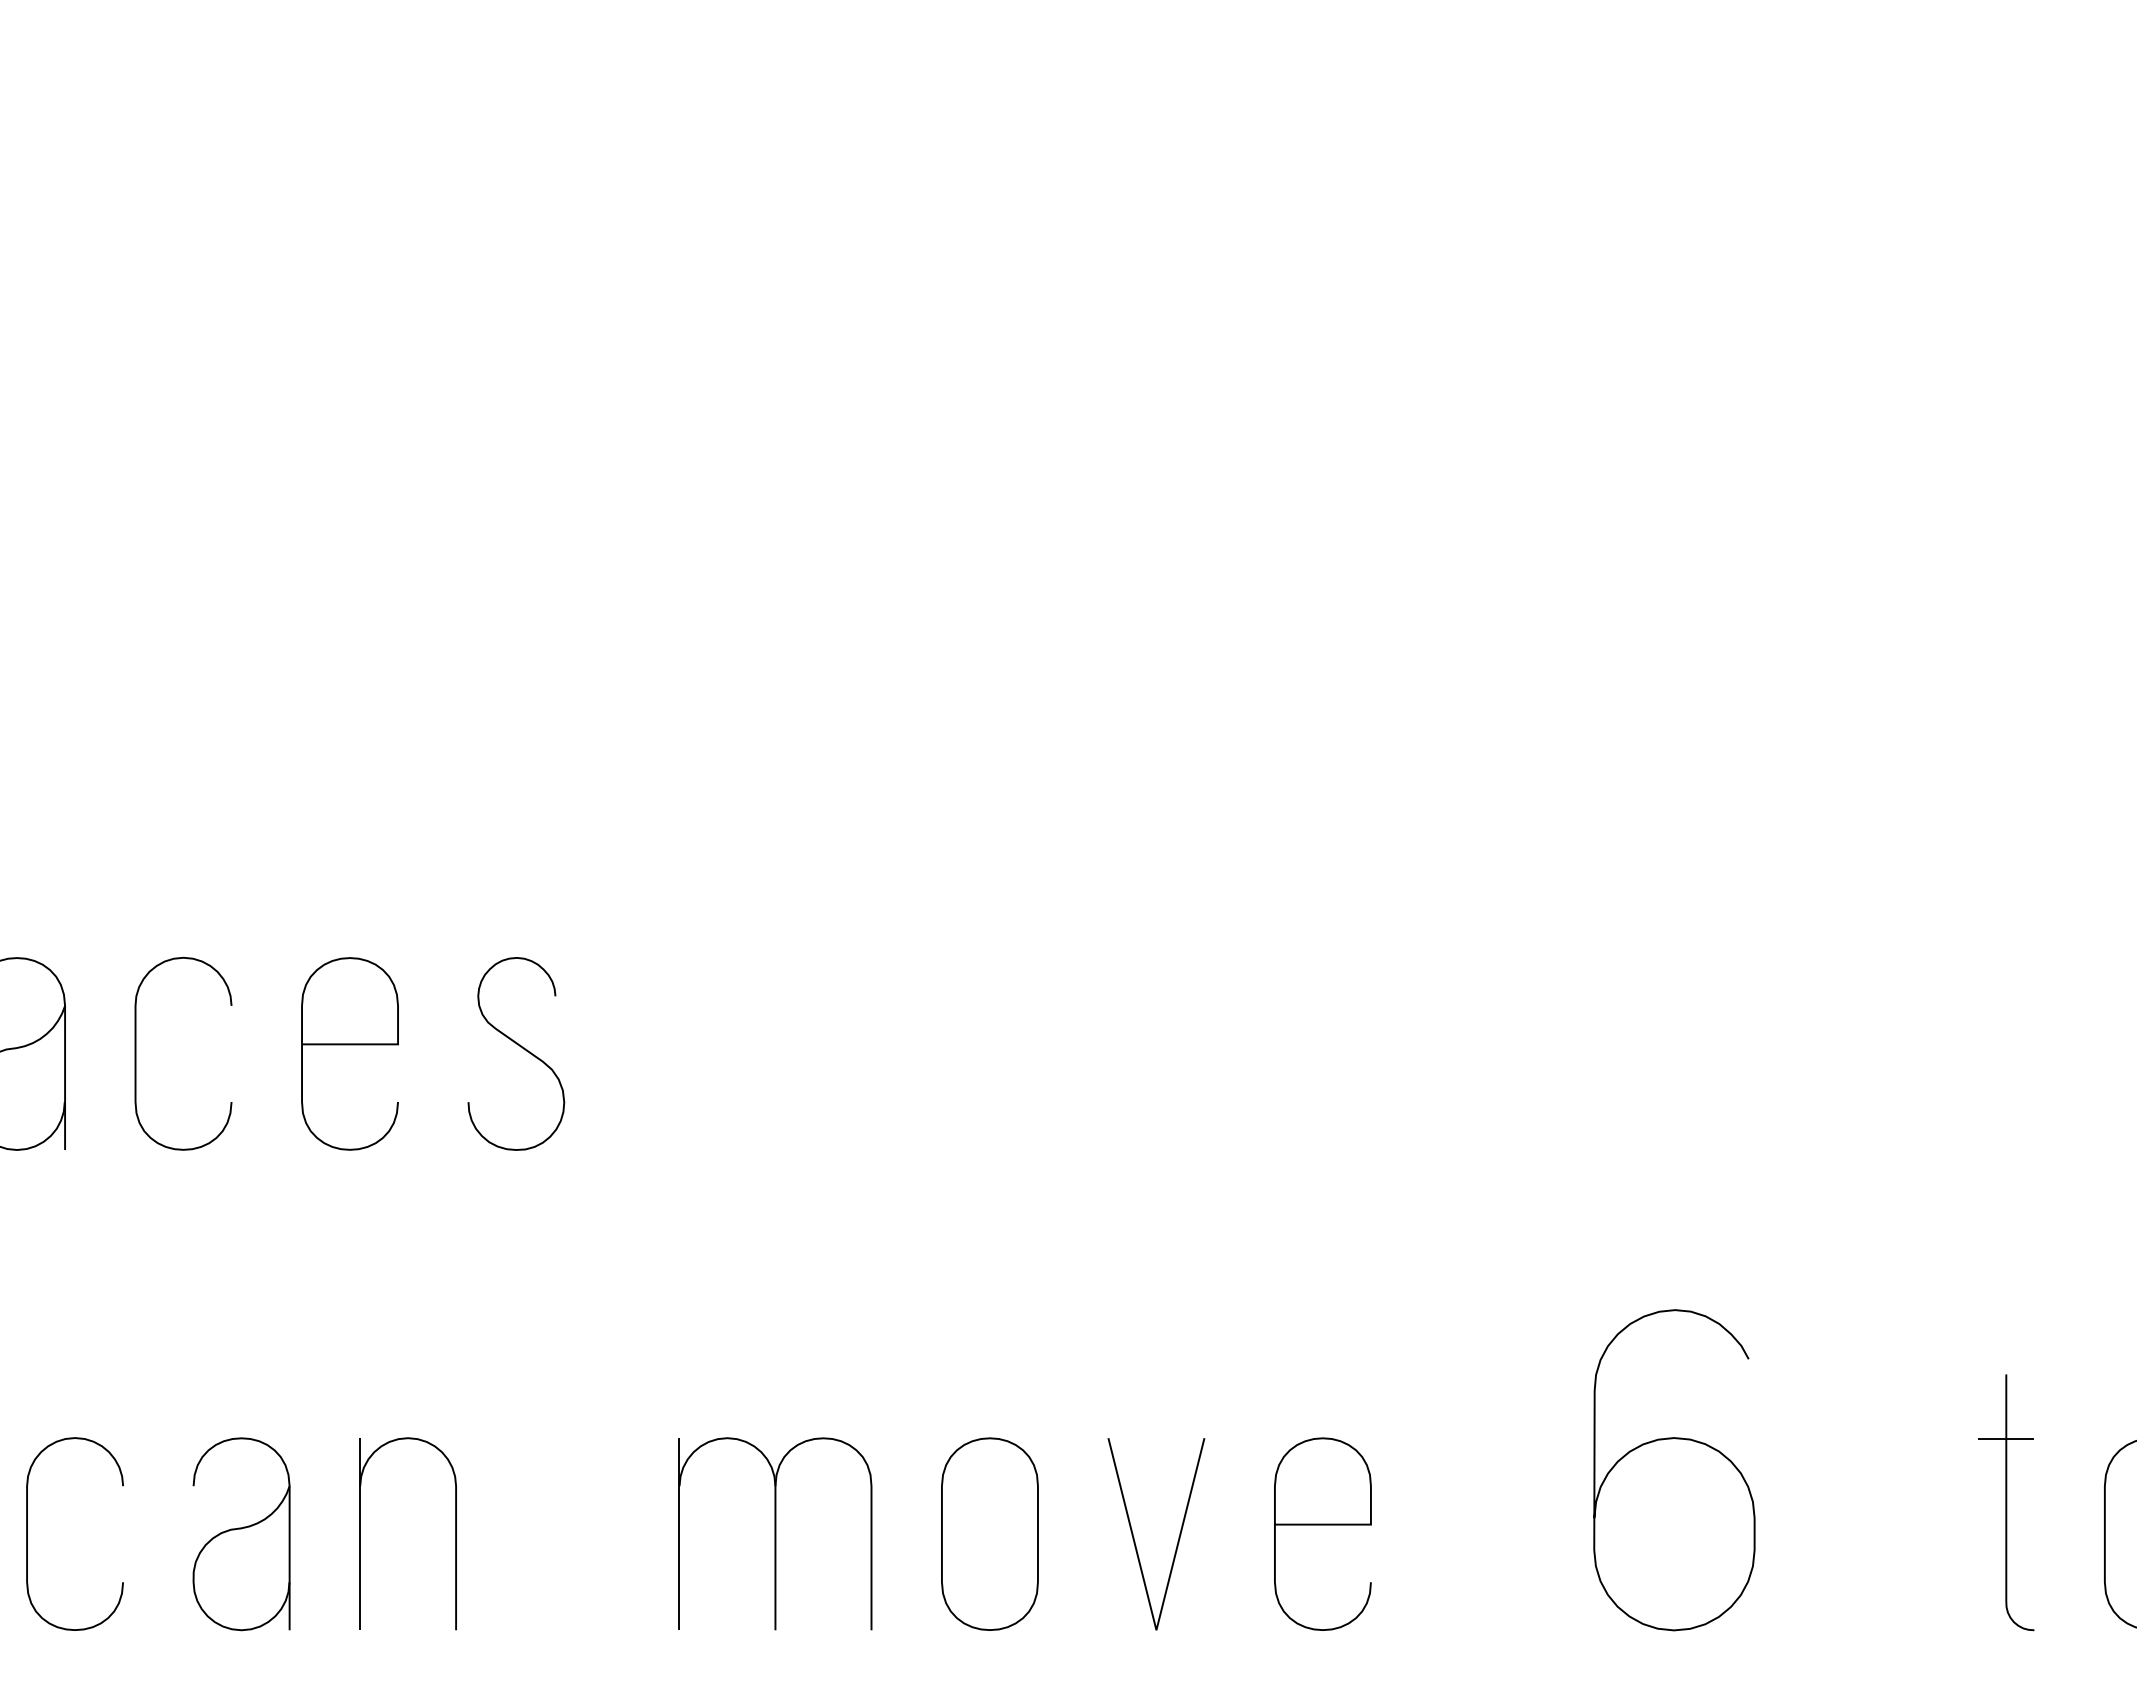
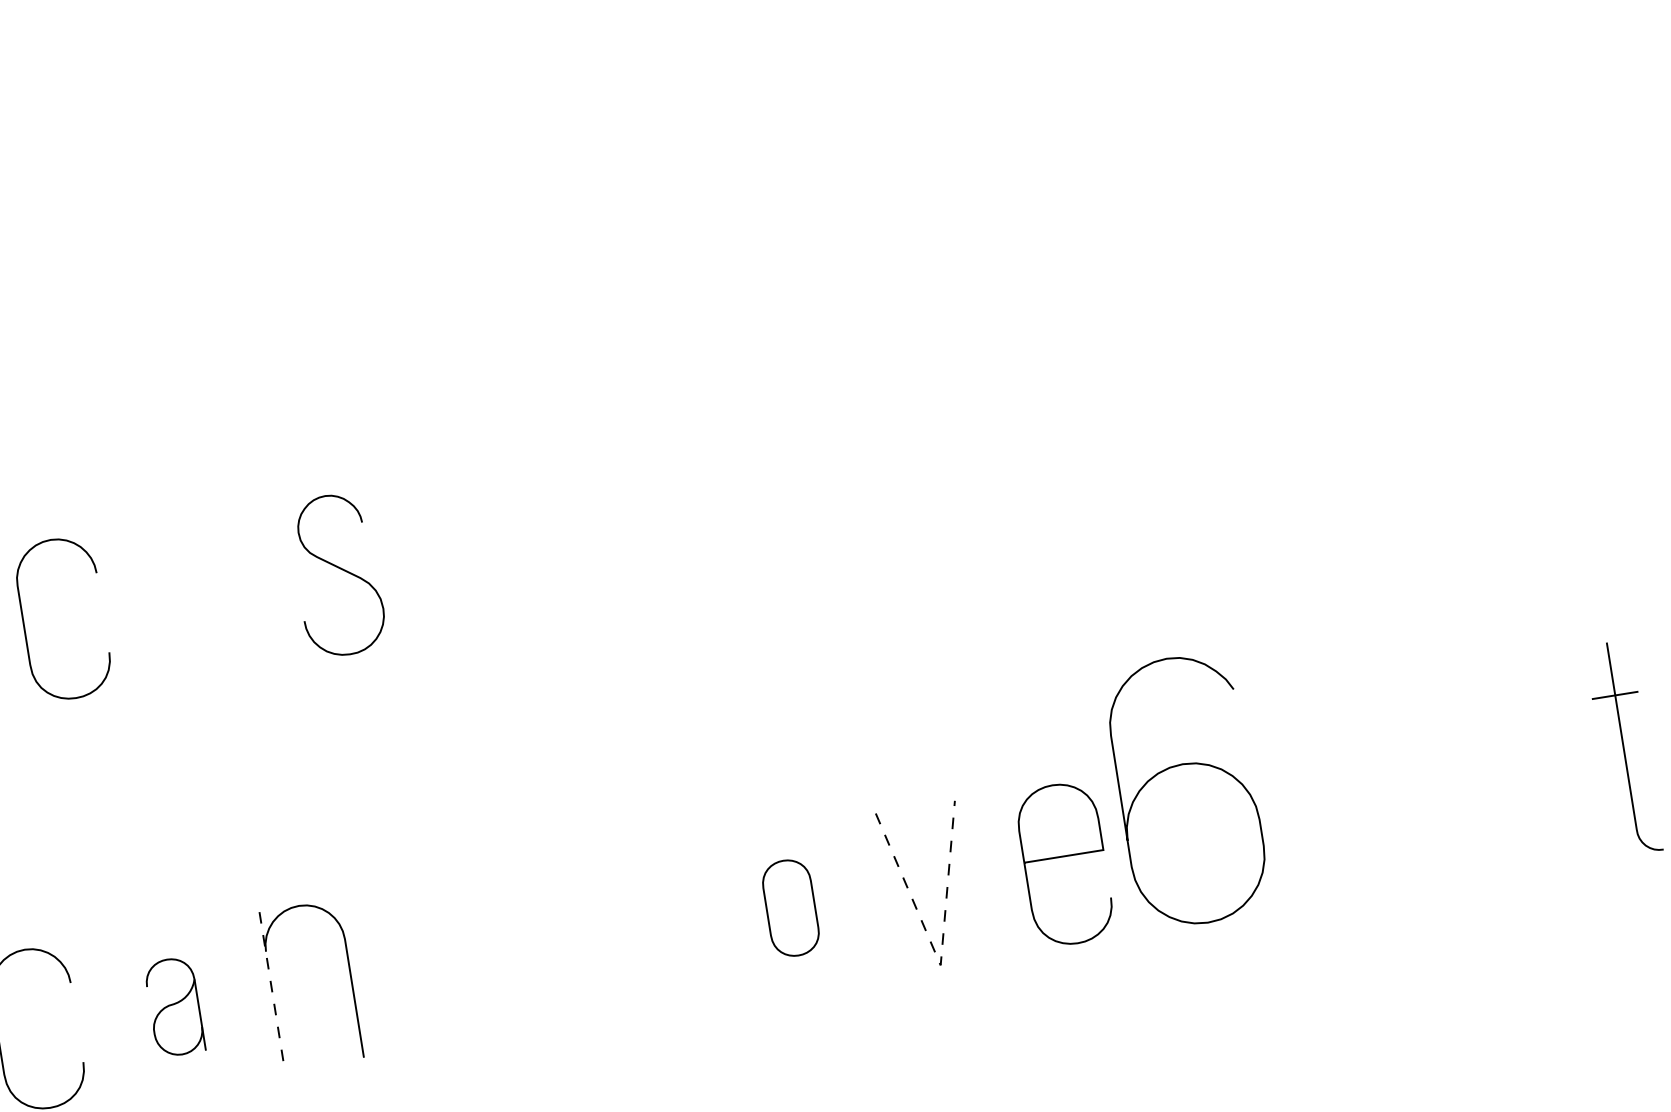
curve: (349, 1045) -> (199, 590), removed
curve: (1675, 1439) -> (1184, 765), moved
part: (775, 1533) -> (614, 935), removed
part: (989, 1533) -> (790, 907), size x0.6
part: (241, 1534) -> (174, 1007), size x0.6
line: (360, 1534) -> (272, 991), solid -> dashed
line: (1156, 1630) -> (940, 965), solid -> dashed

